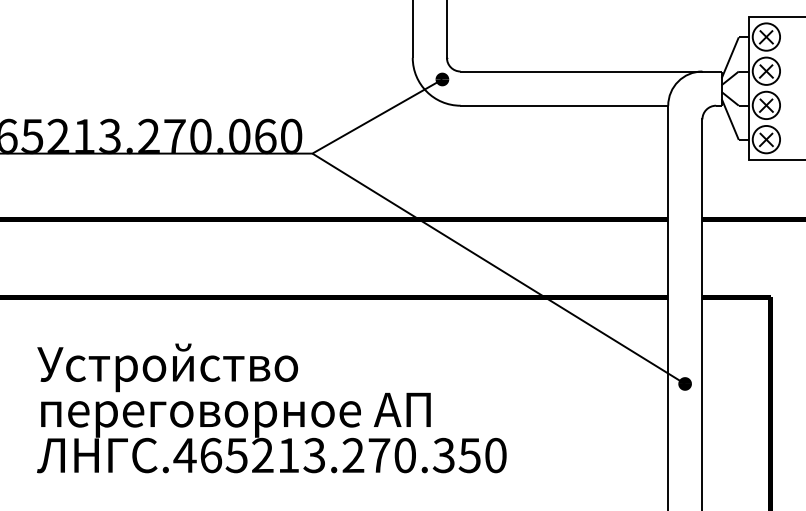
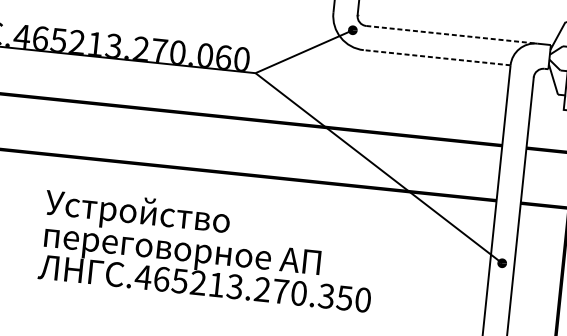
line: (581, 71) -> (451, 34), solid -> dashed
line: (564, 105) -> (437, 57), solid -> dashed

